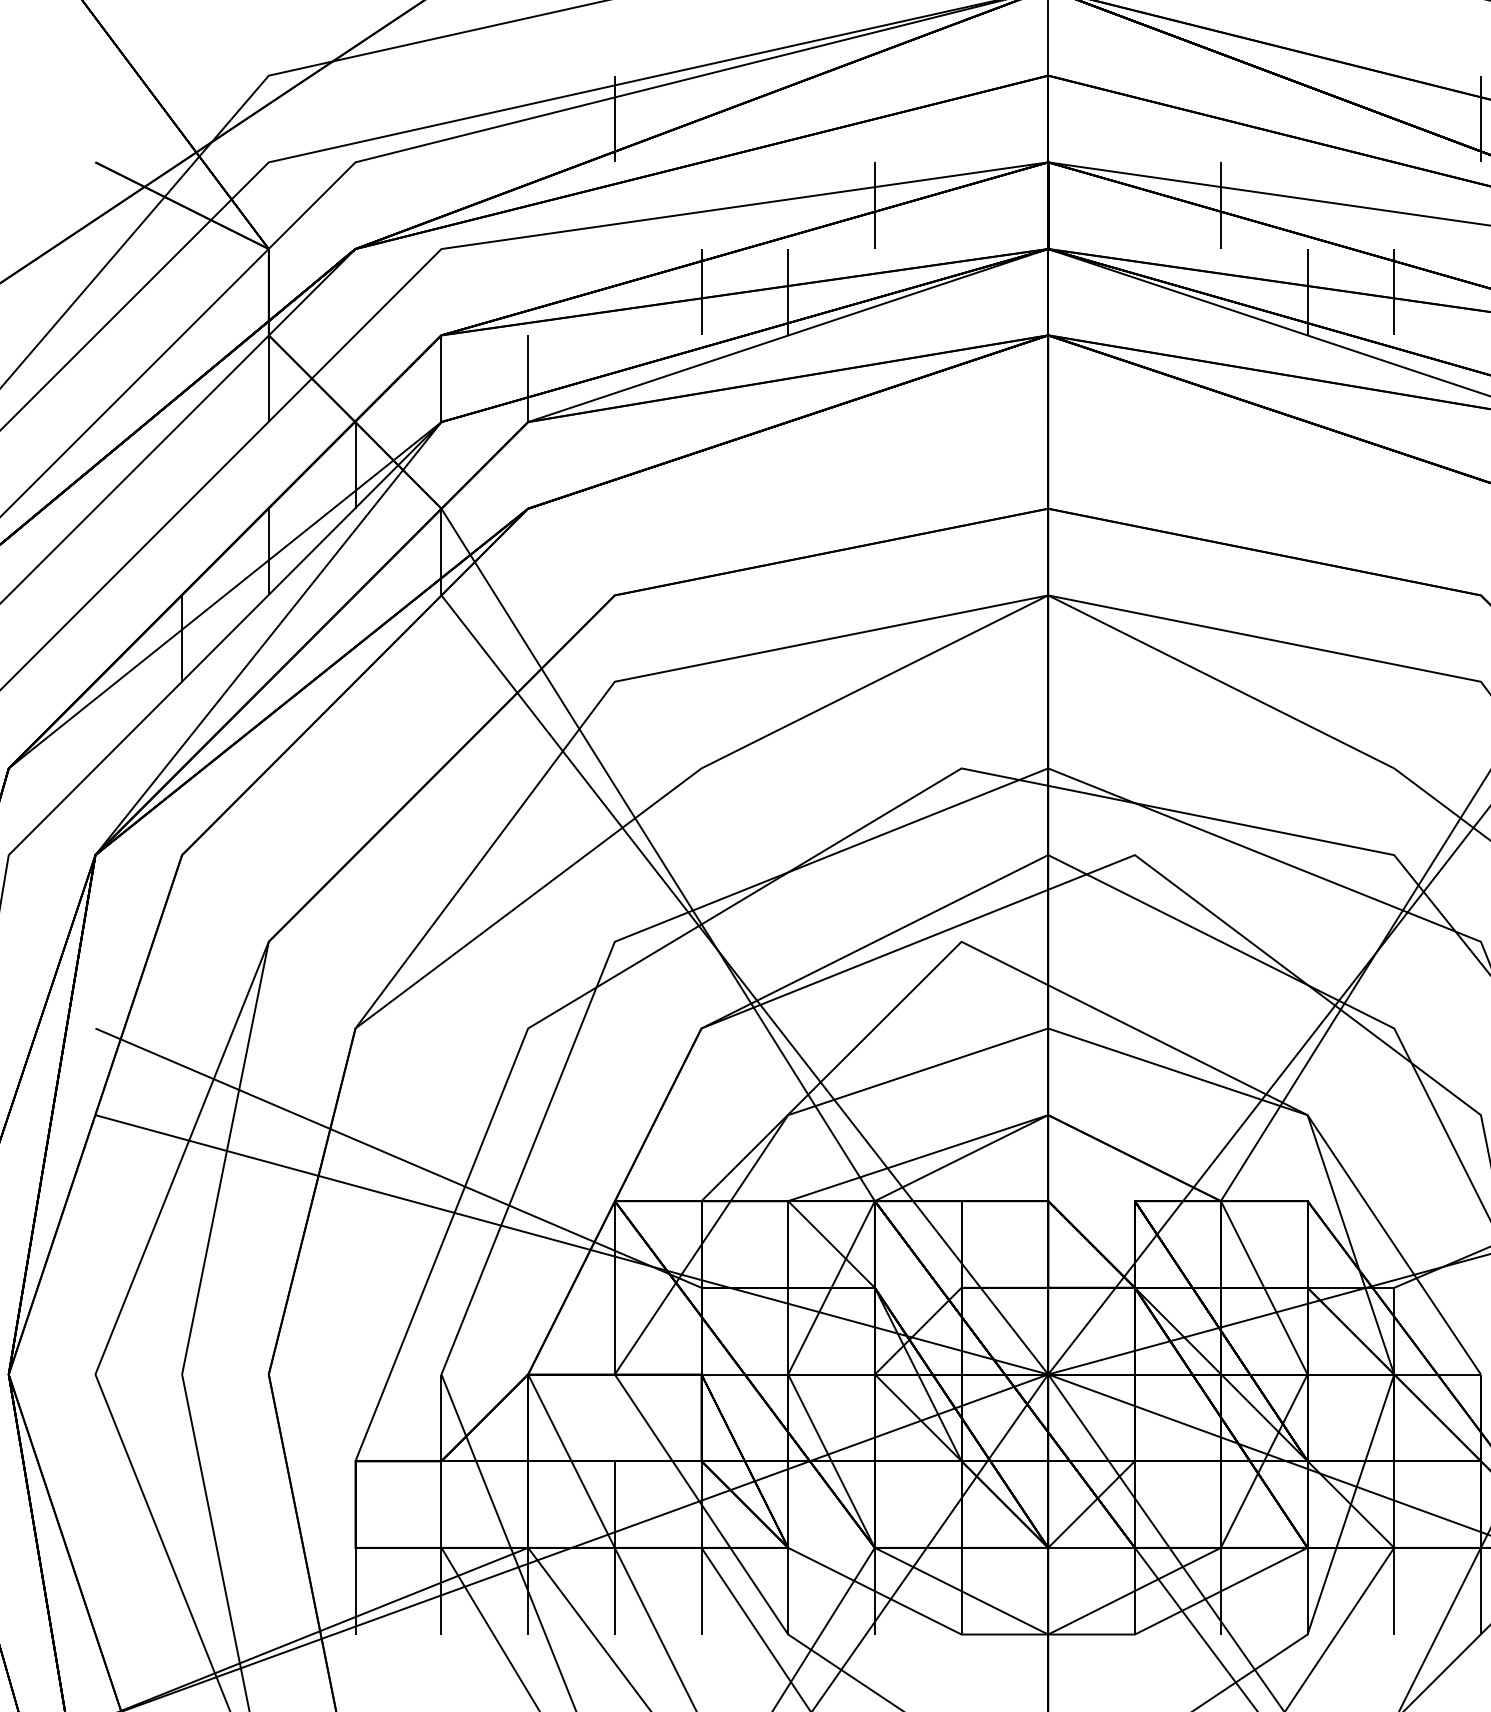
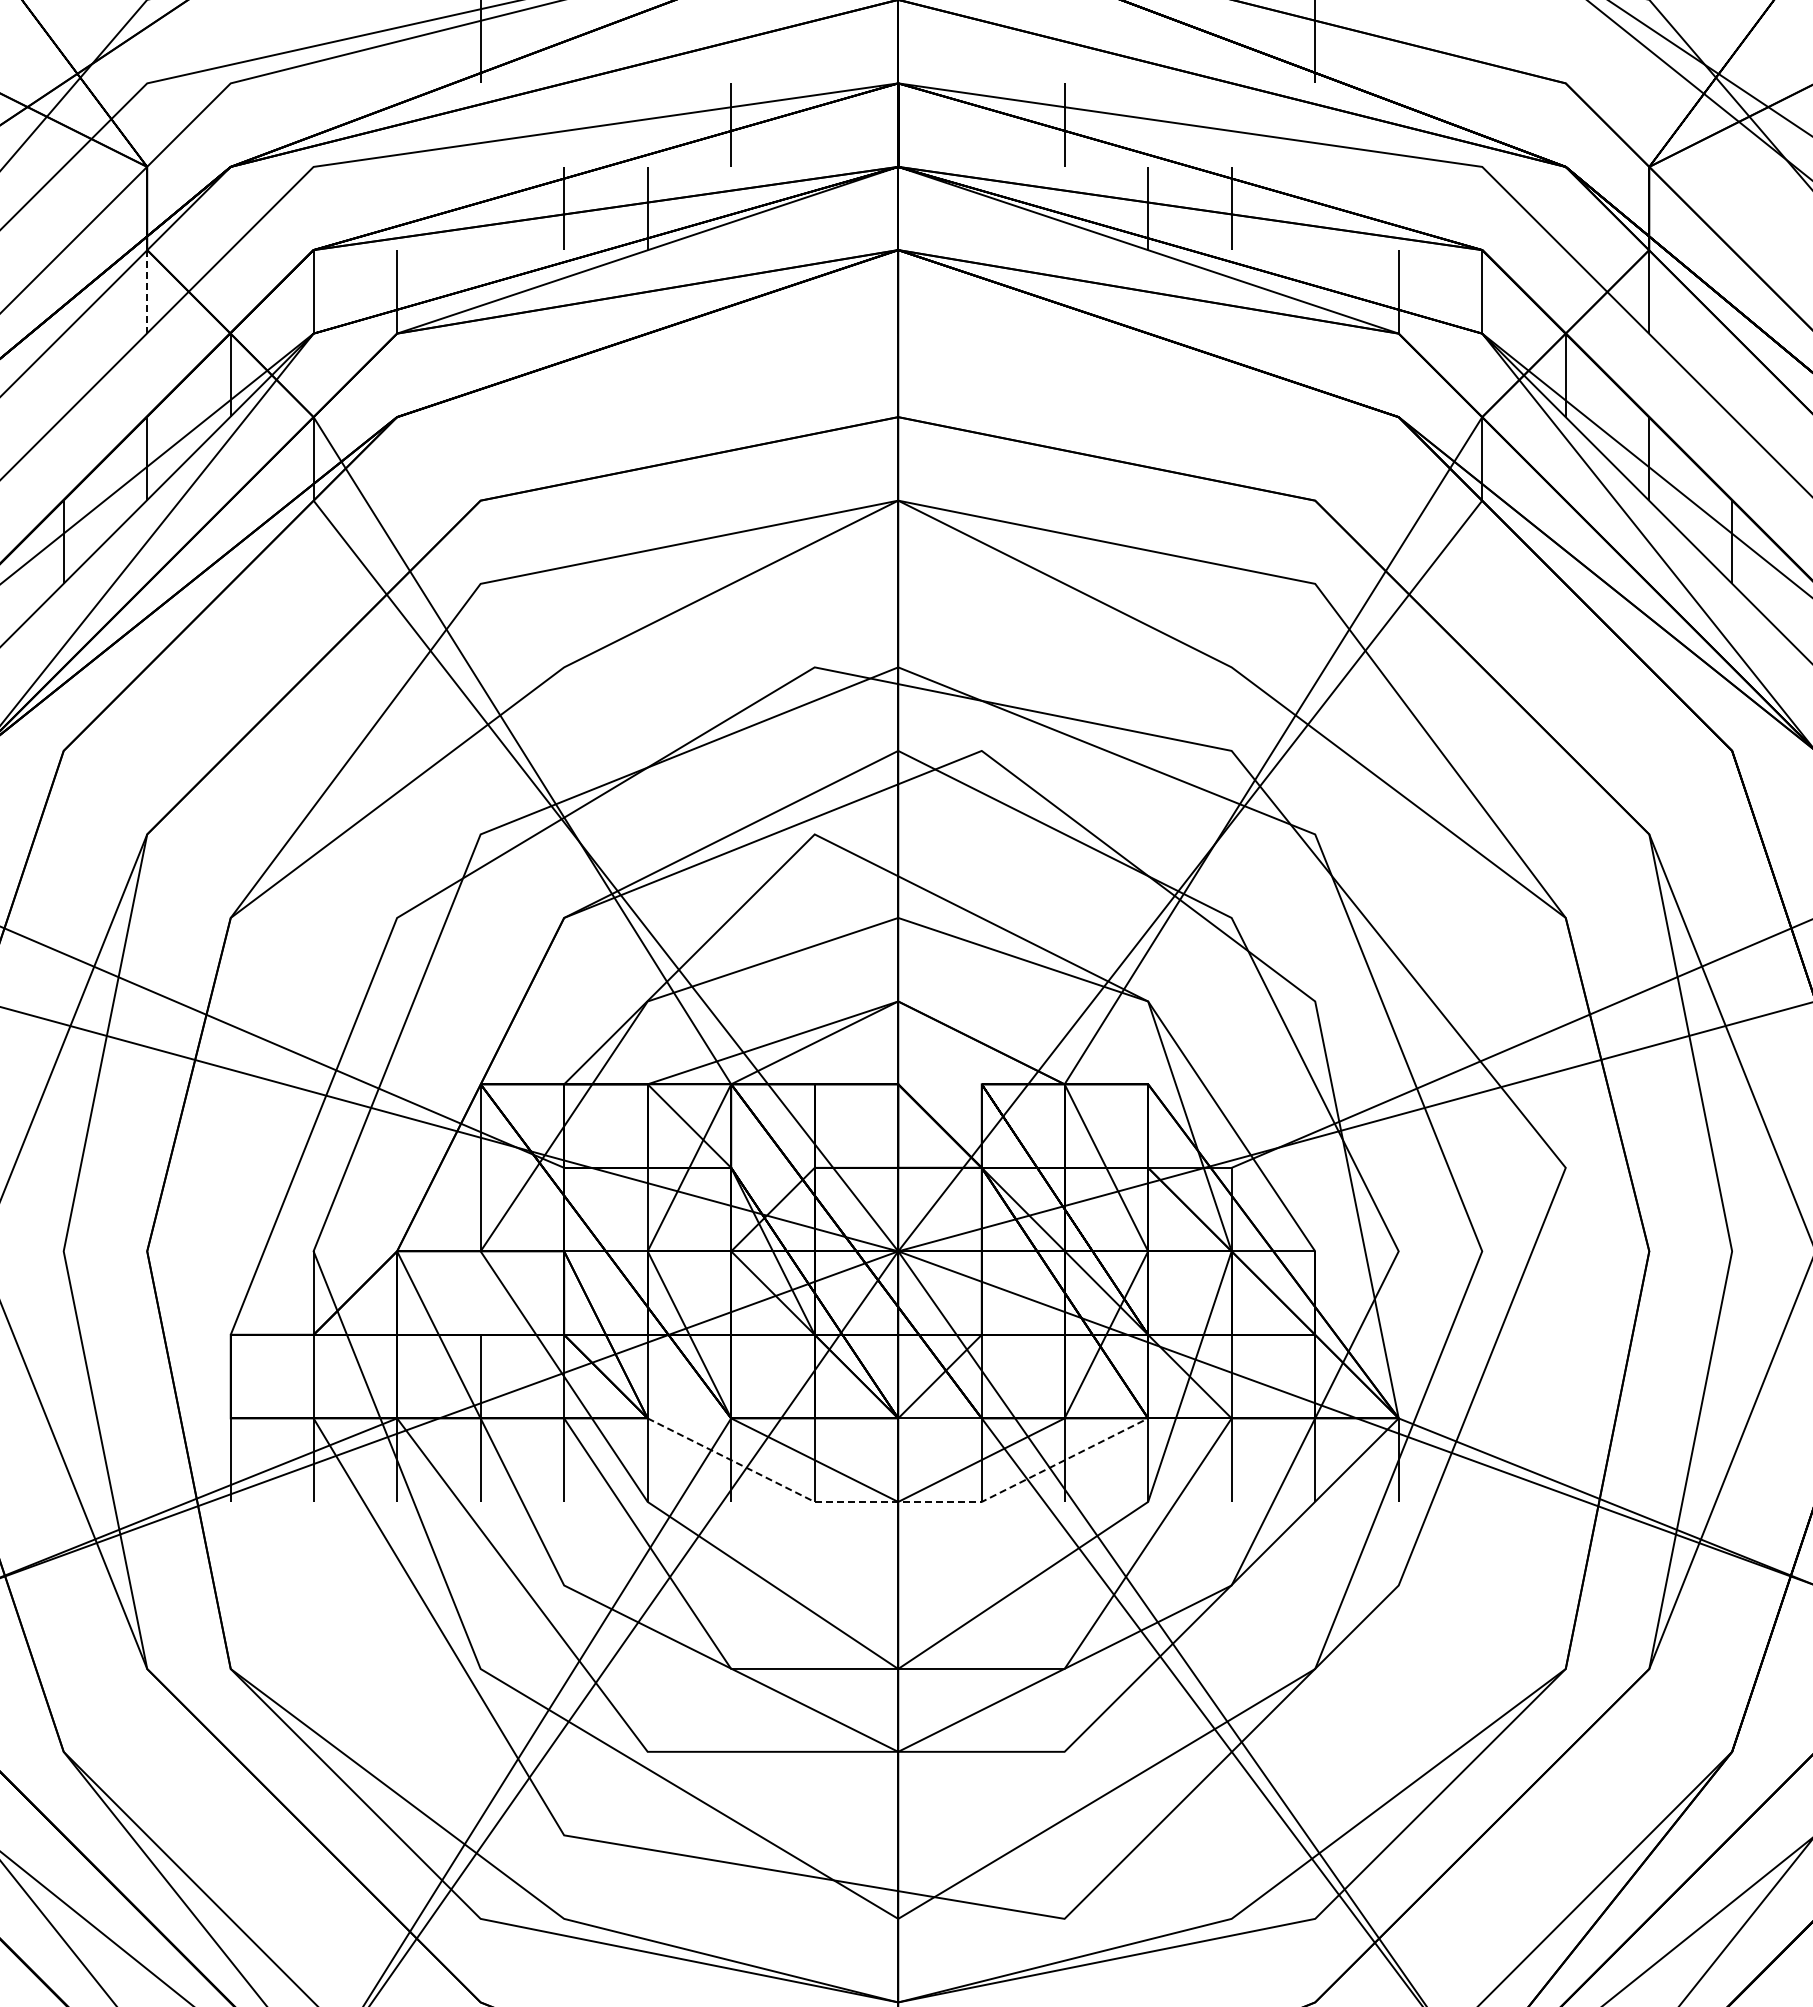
line: (269, 378) -> (147, 291), solid -> dashed
line: (1048, 1634) -> (898, 1501), solid -> dashed

